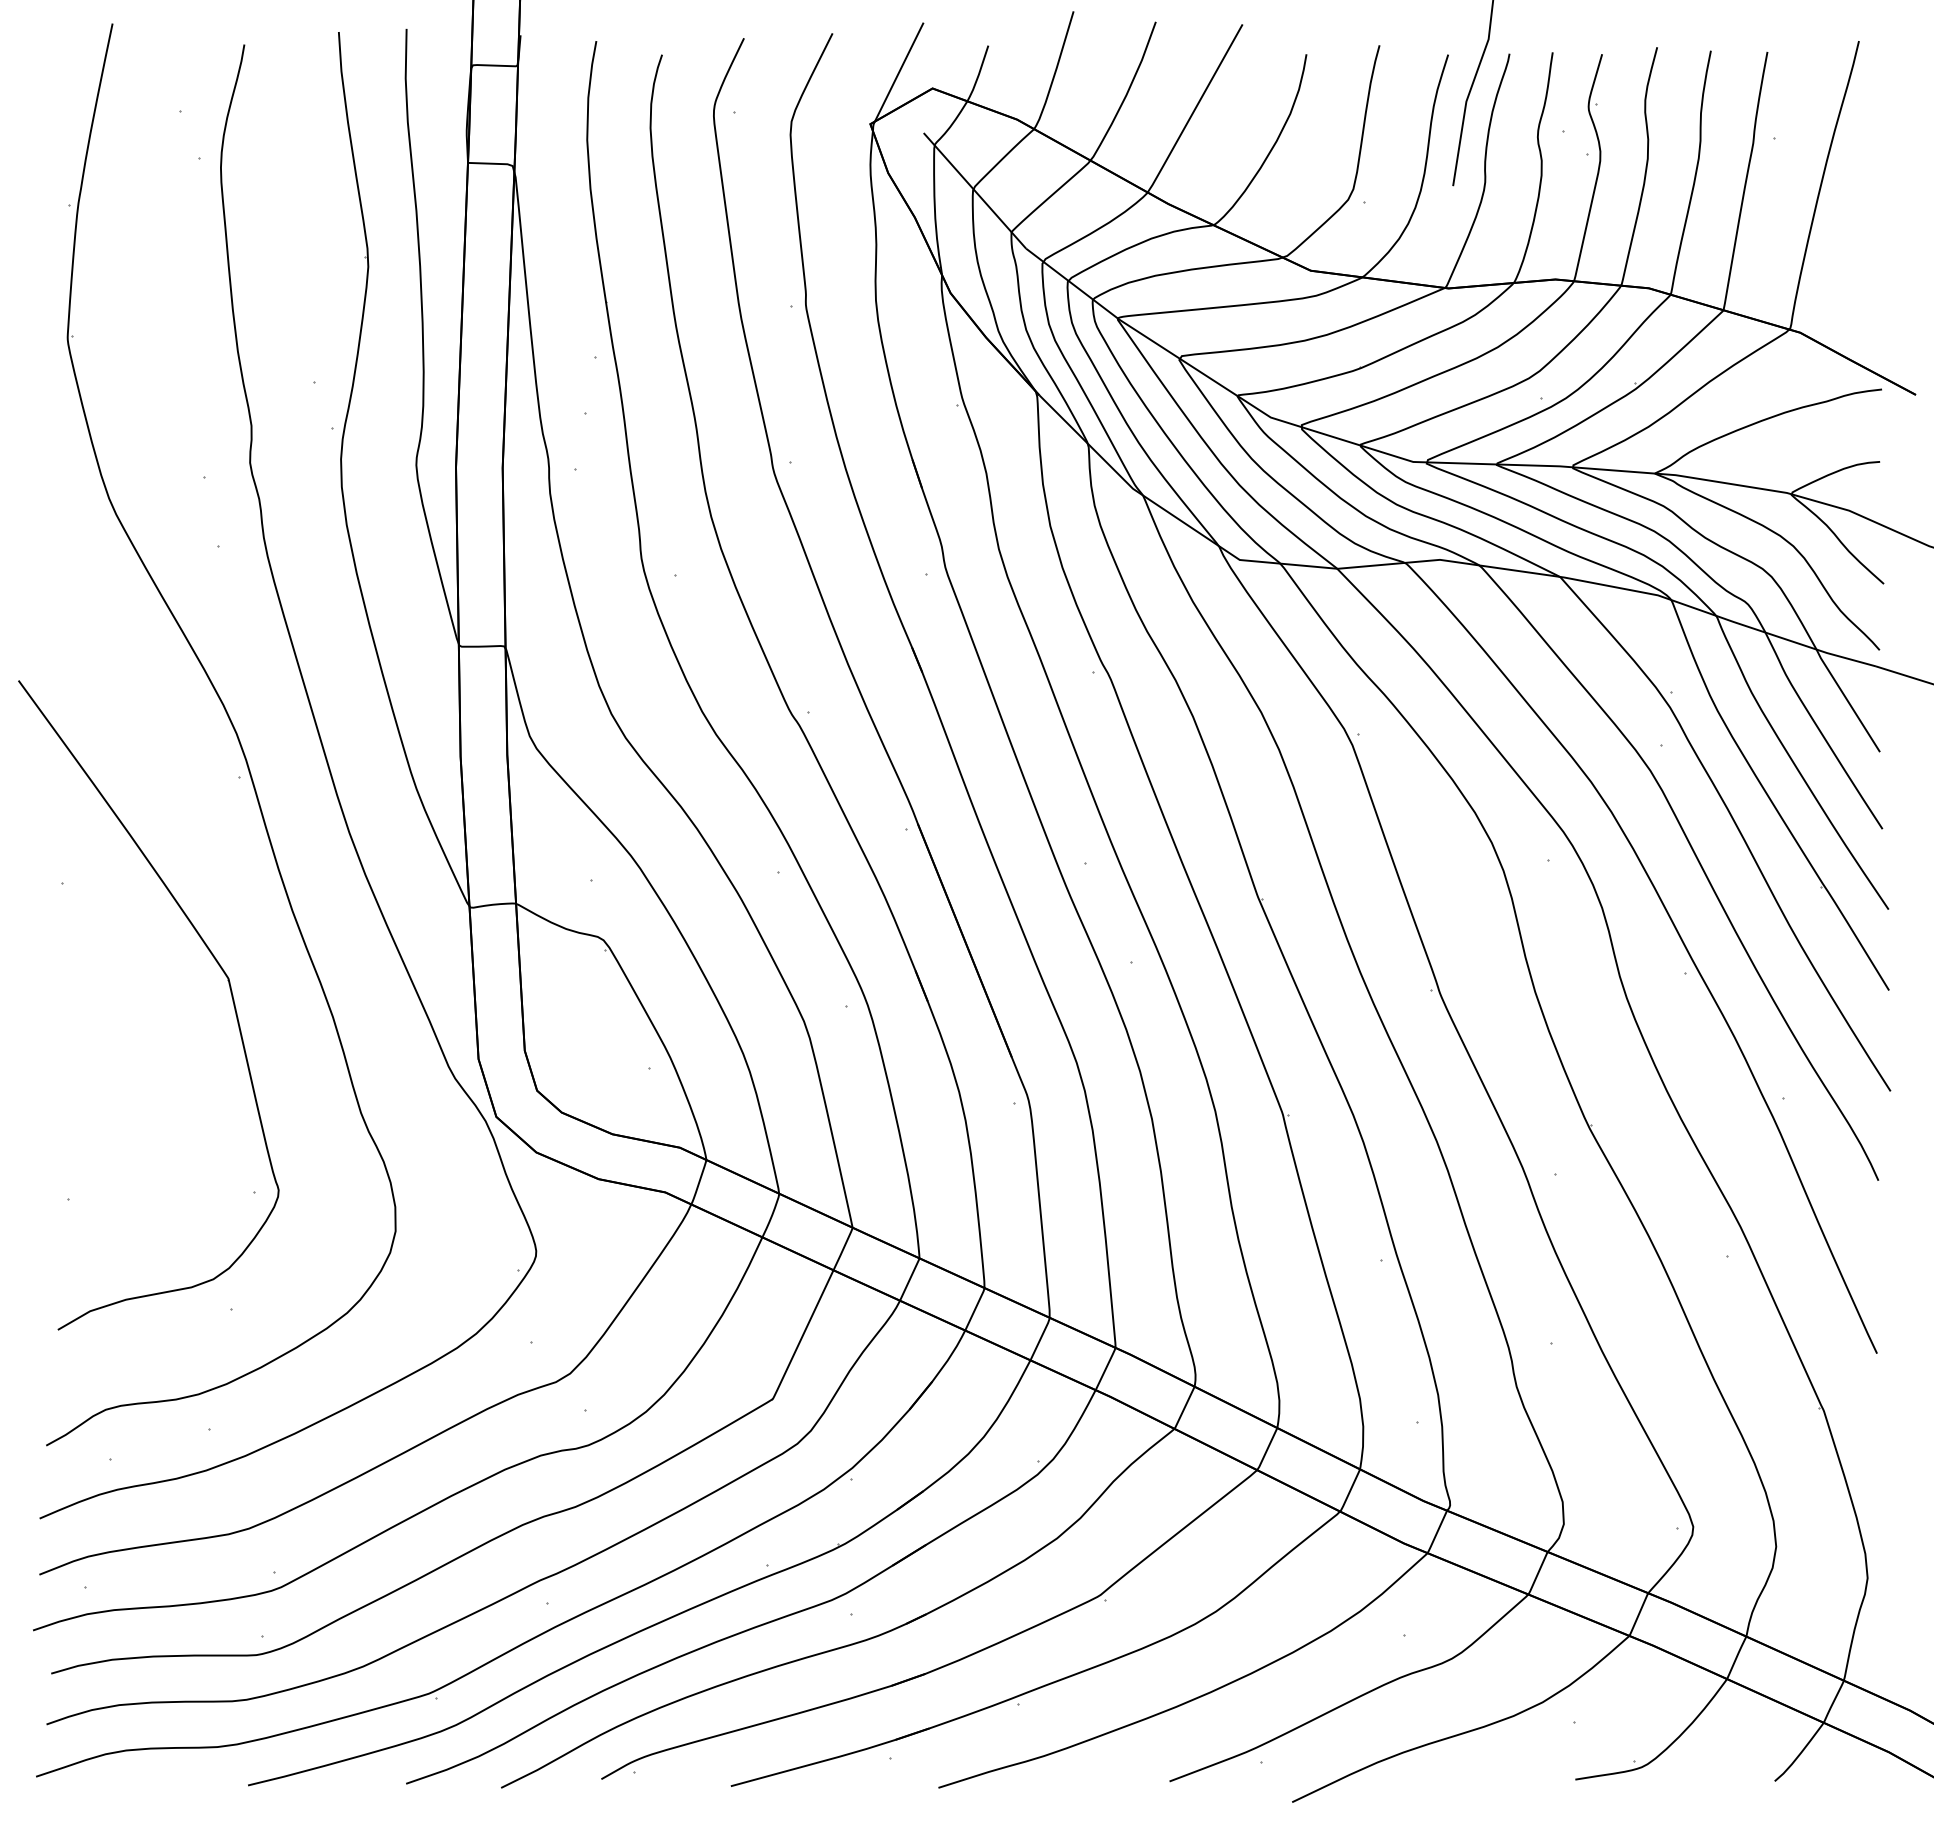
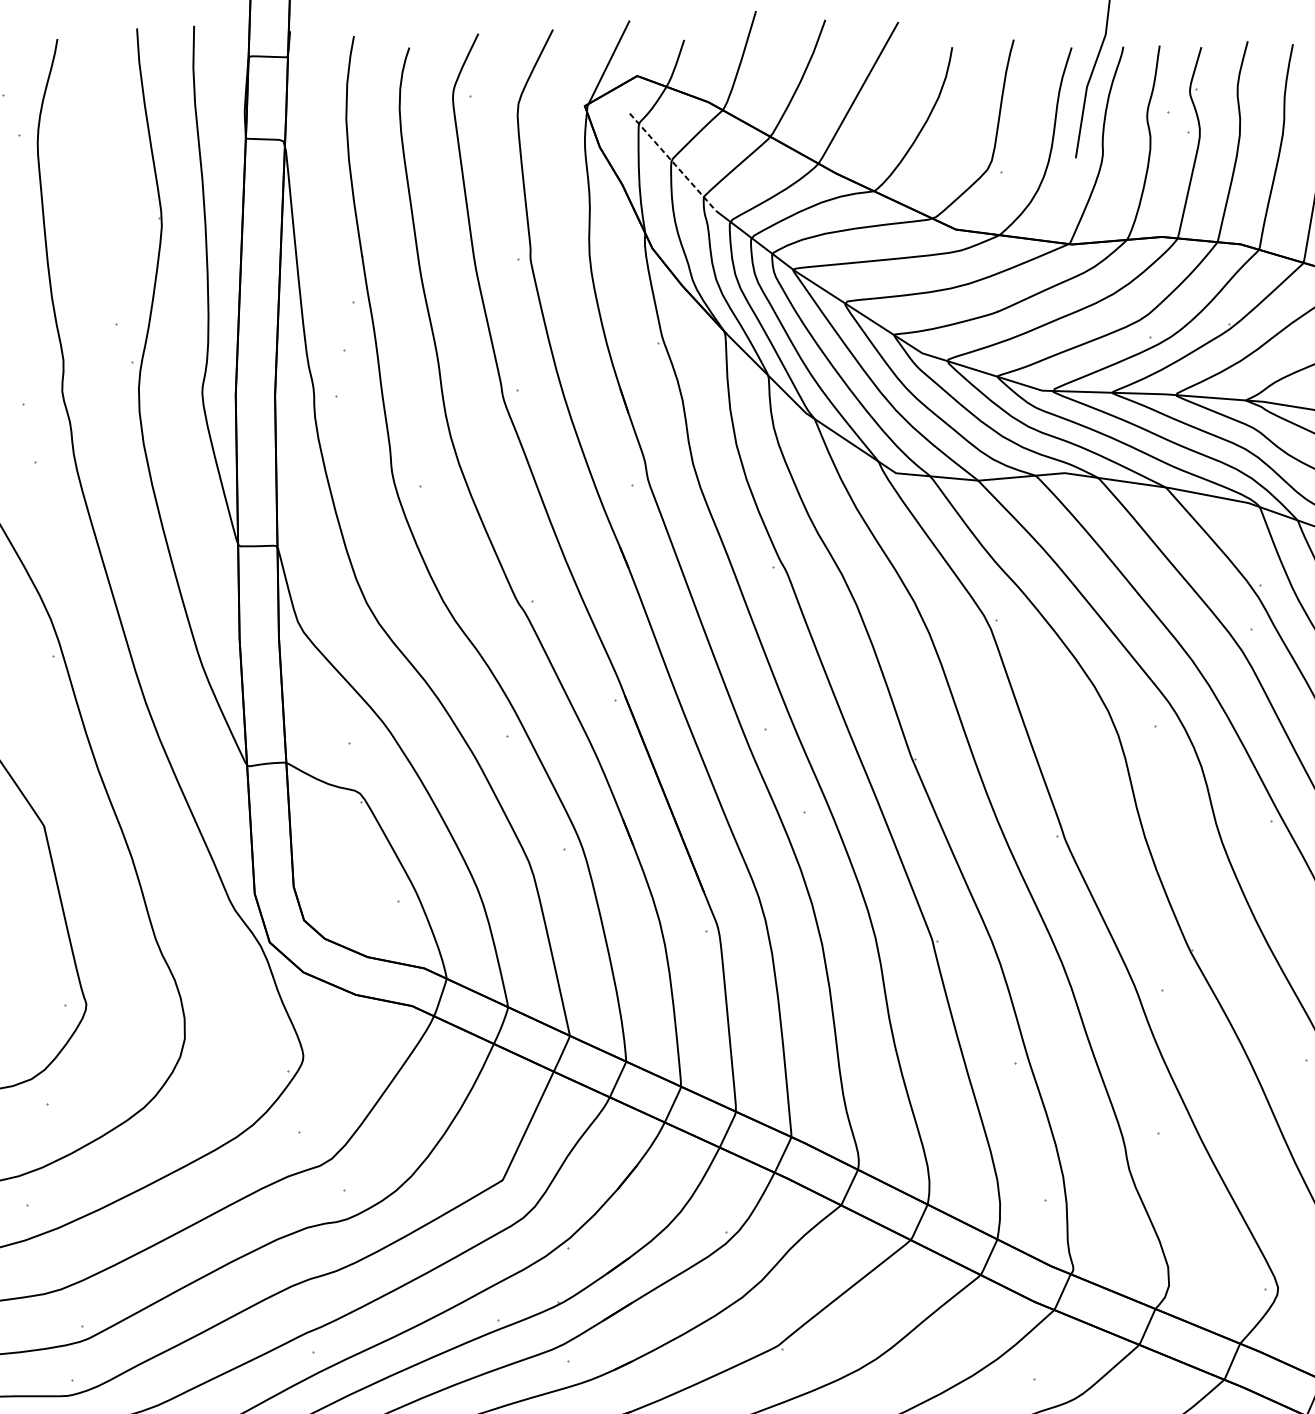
line: (975, 191) -> (673, 162), solid -> dashed

